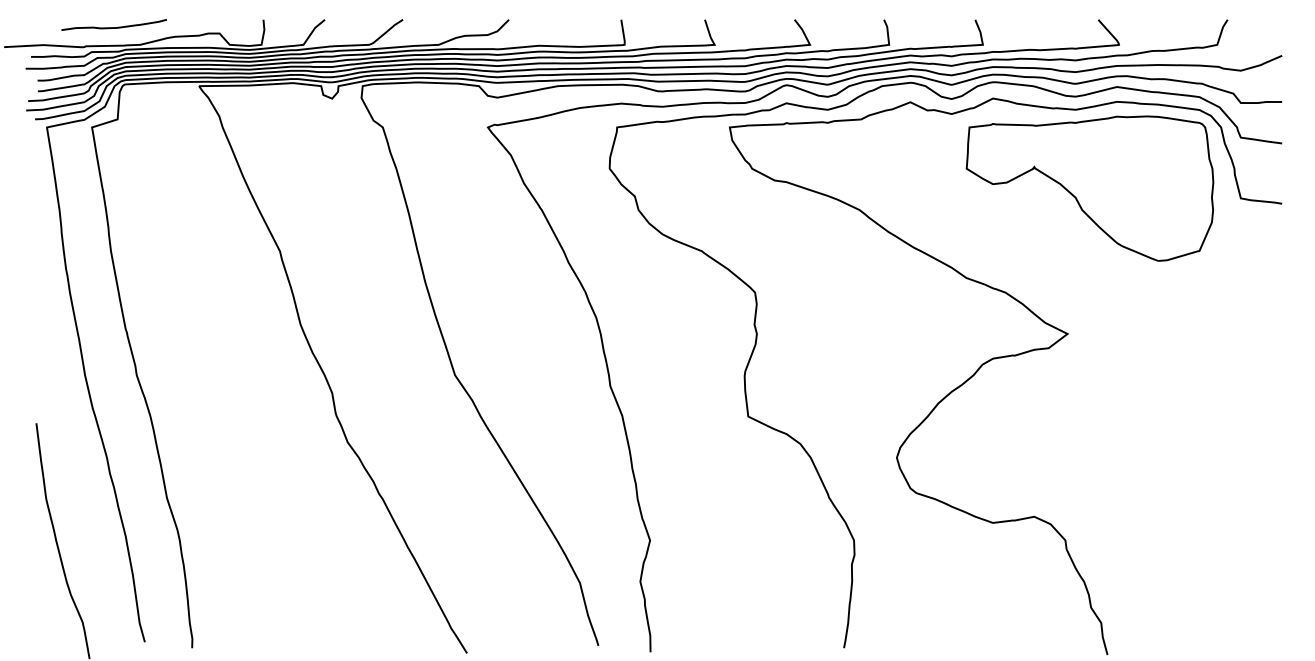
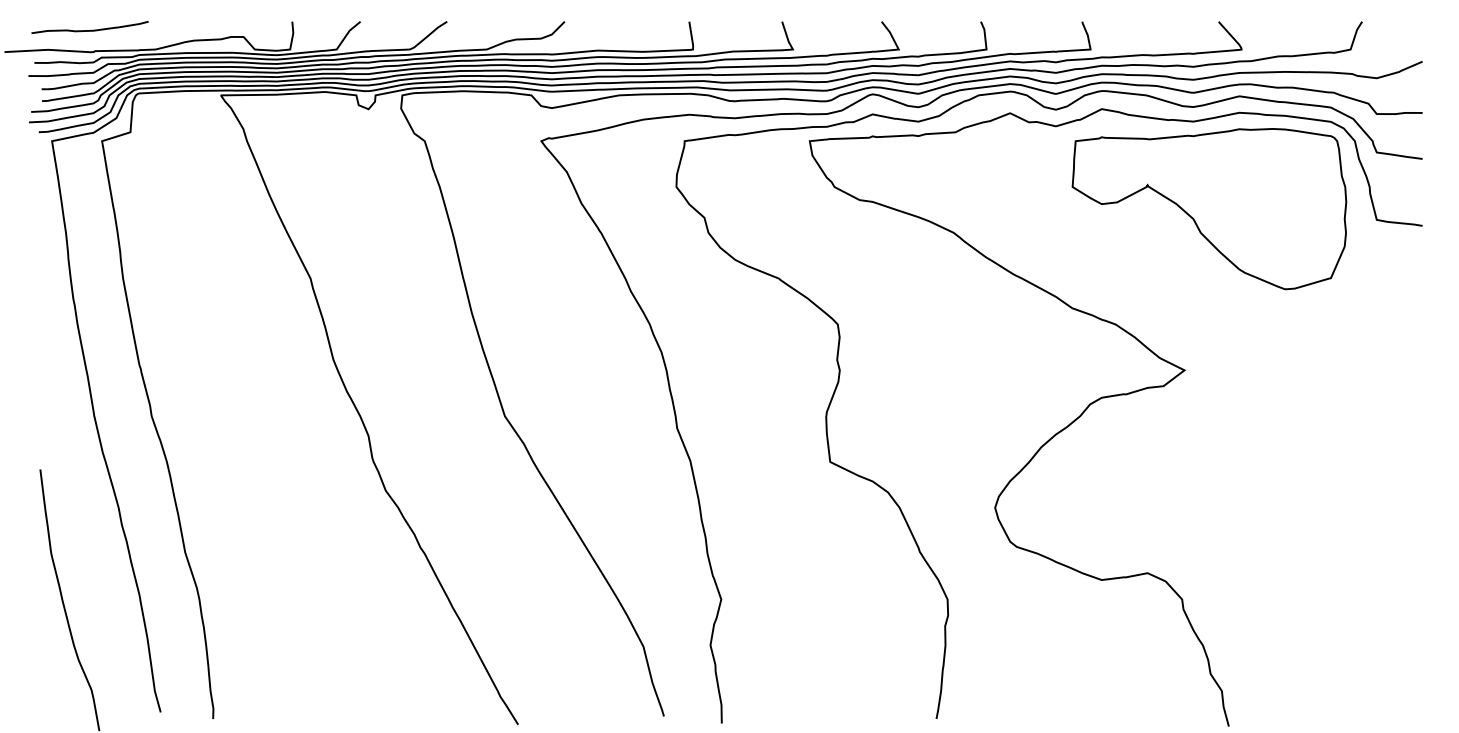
curve: (113, 27) -> (89, 30), moved

